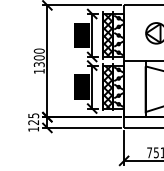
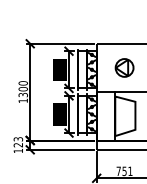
hatch: (107, 35) -> (82, 69), removed
hatch: (107, 87) -> (82, 114), removed
text: (32, 116) -> (17, 139), 125 -> 123

